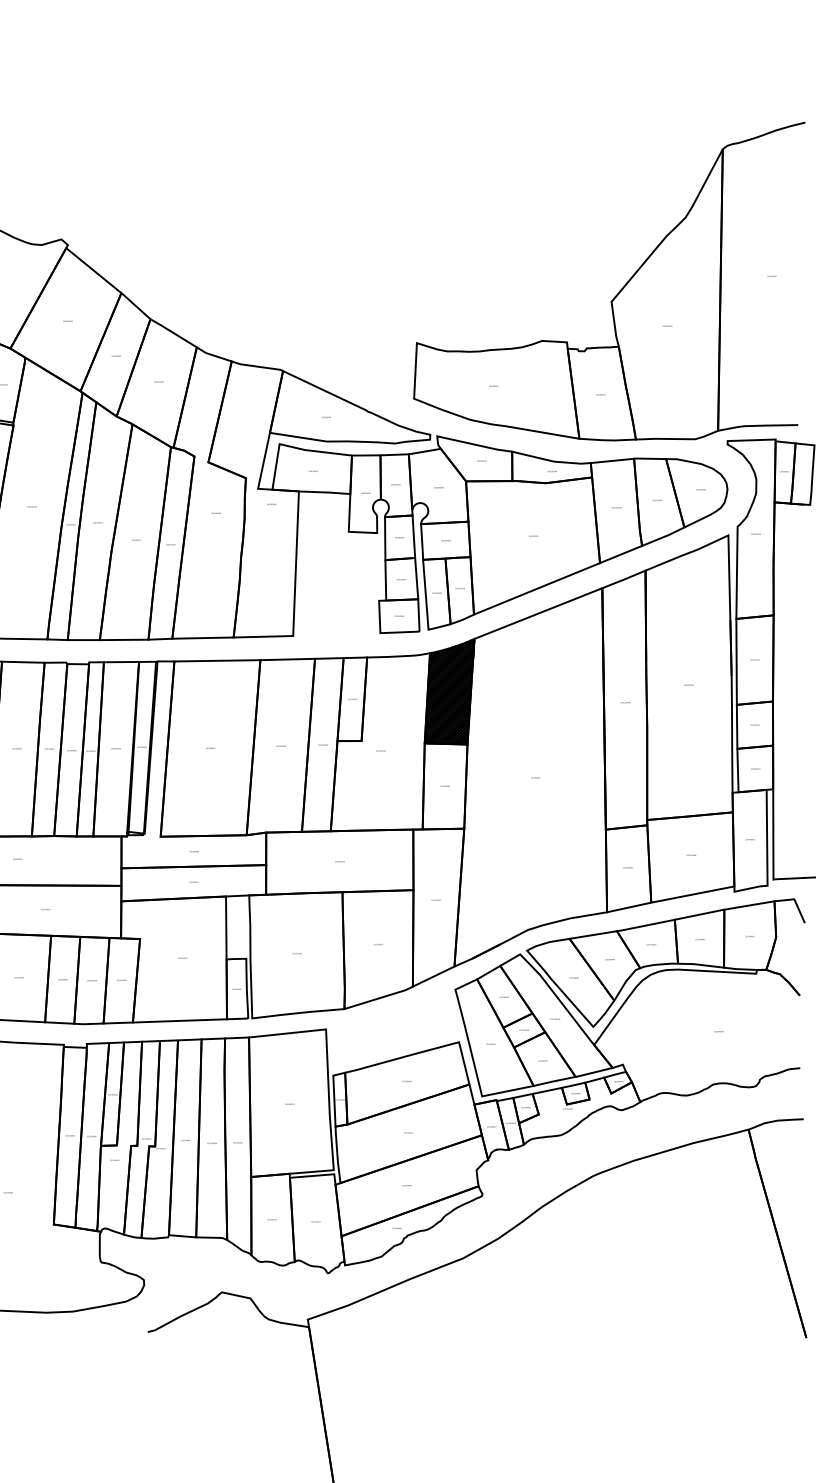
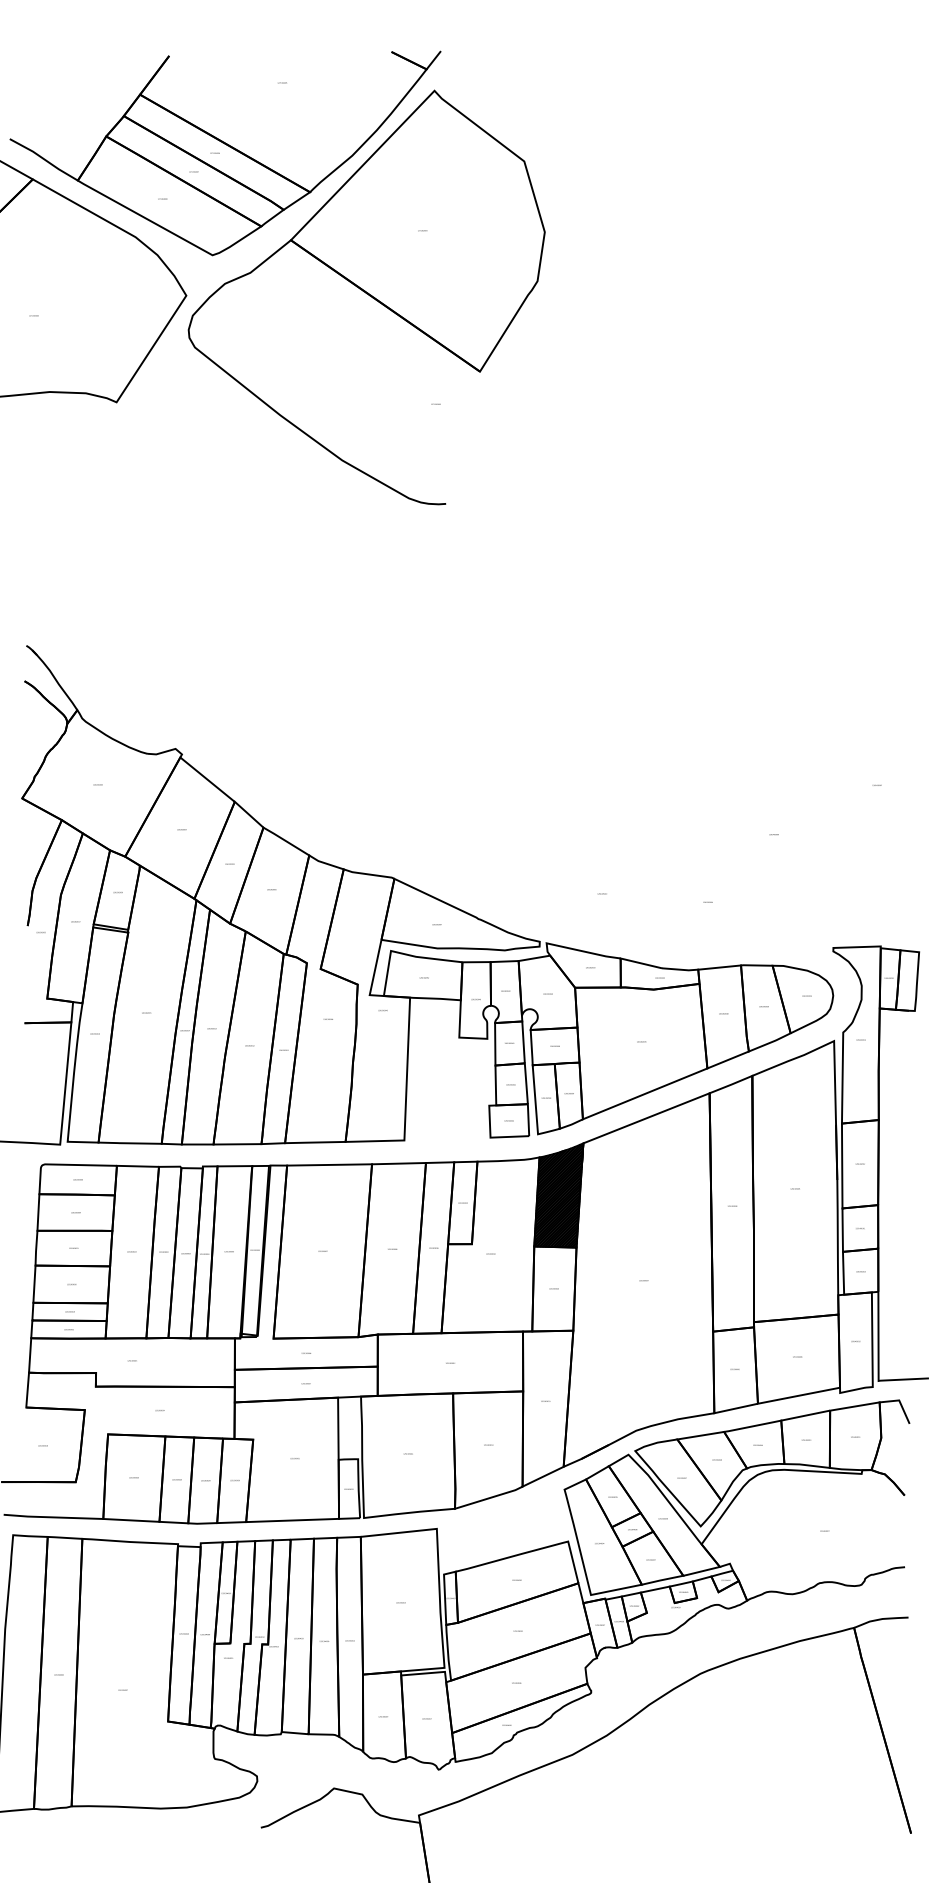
part: (619, 290) -> (726, 799), removed

